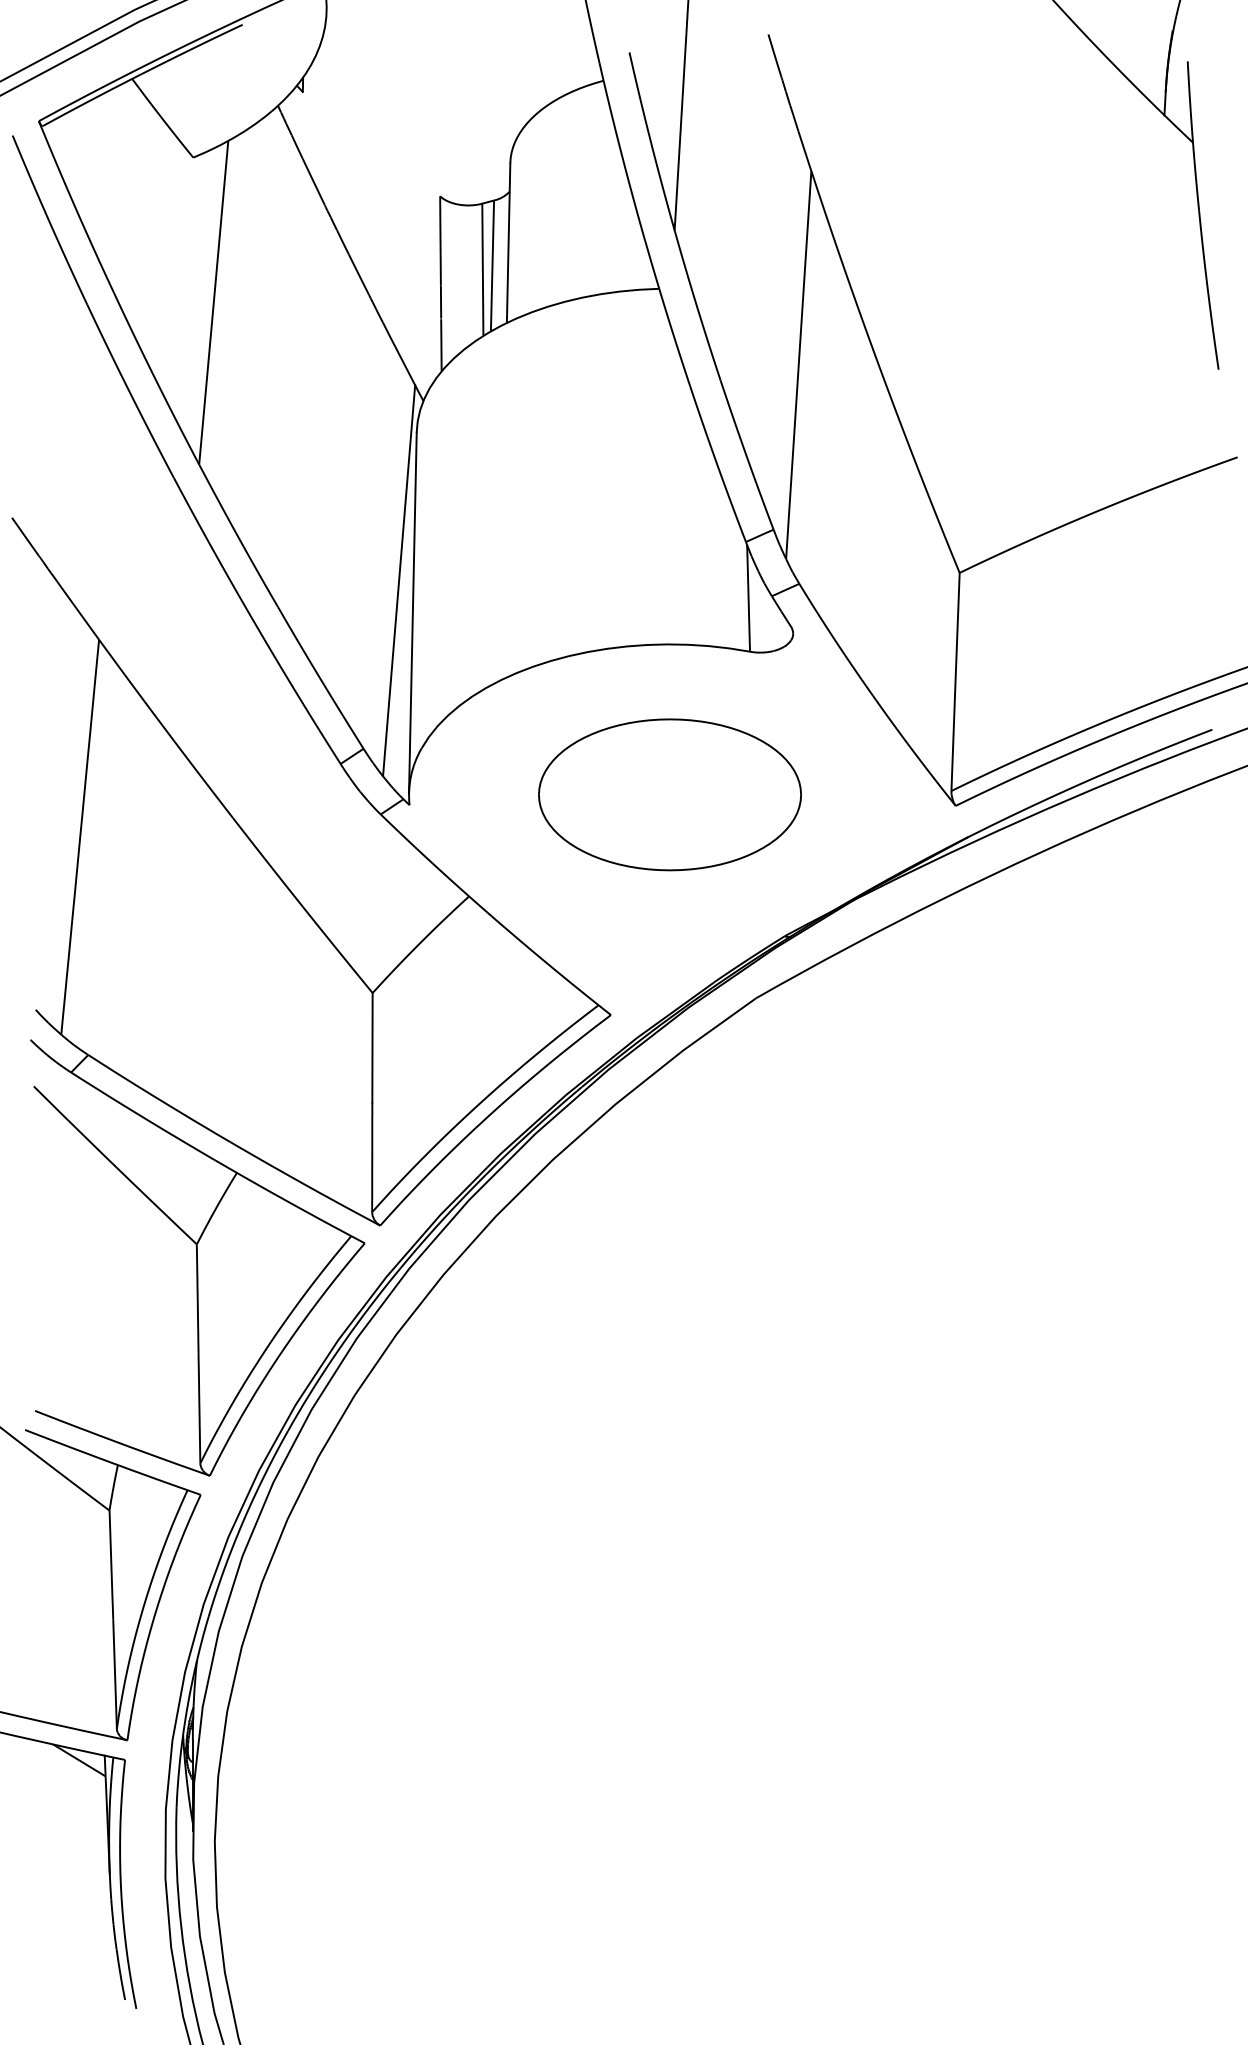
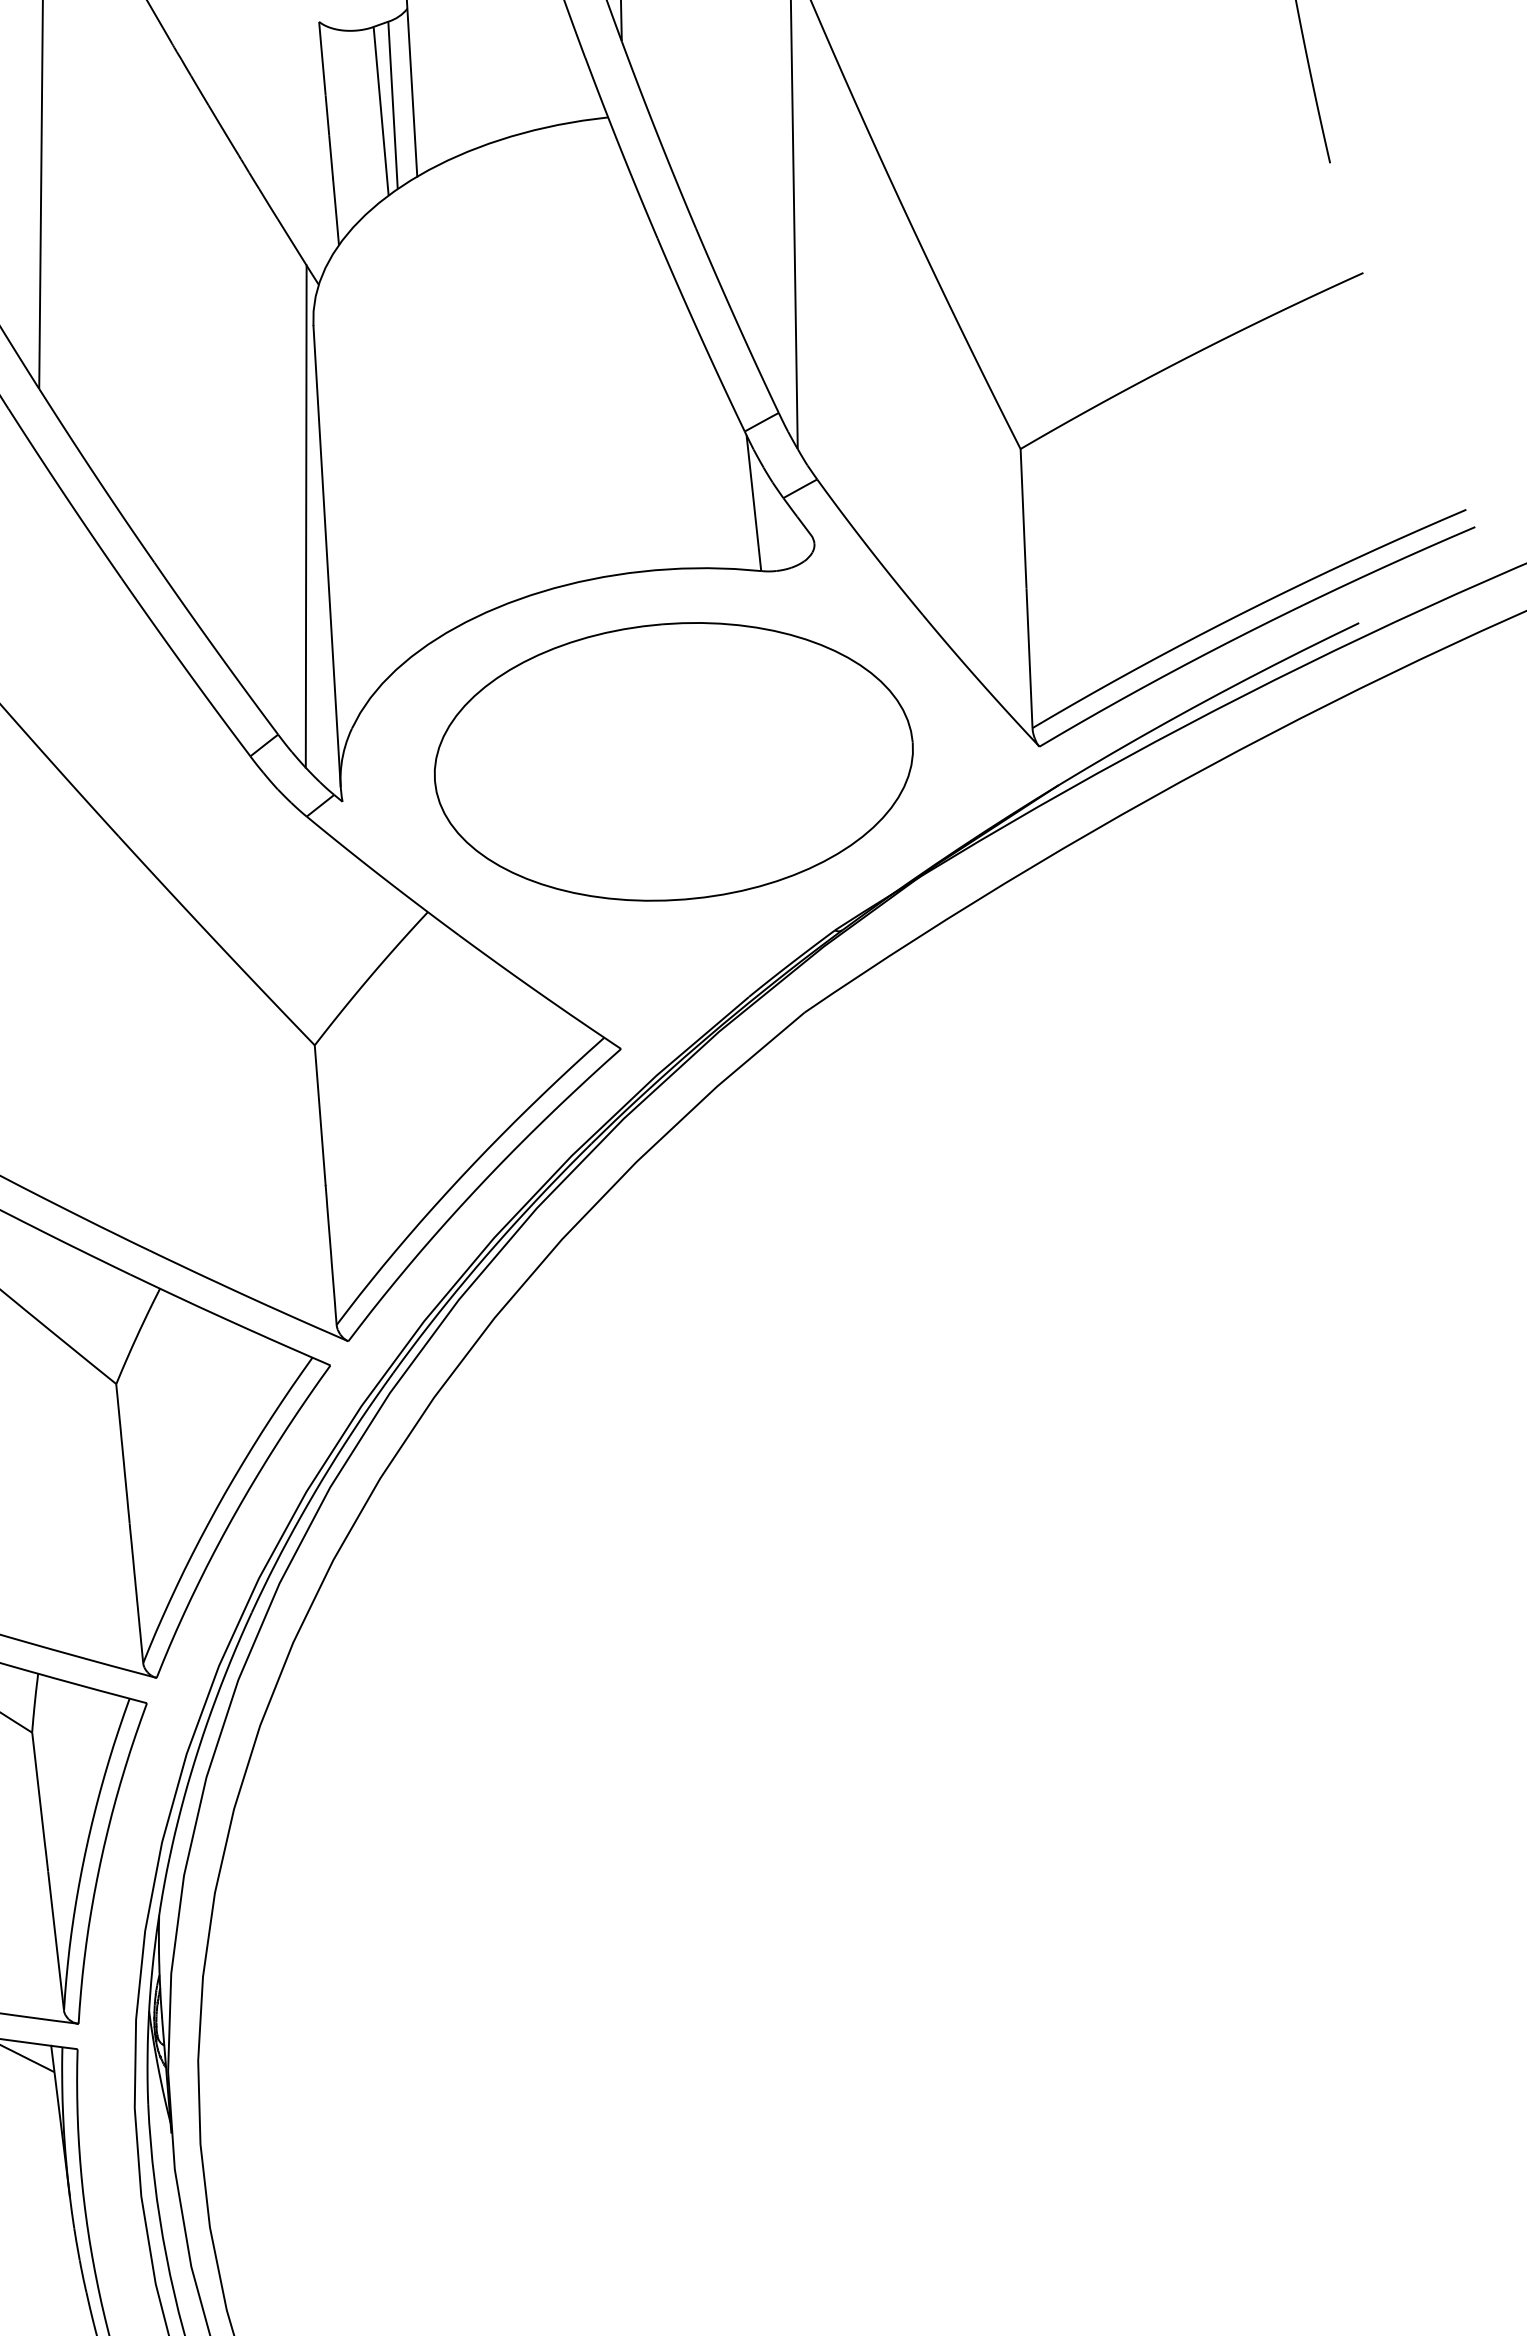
part: (669, 794) -> (673, 761), size x1.43

